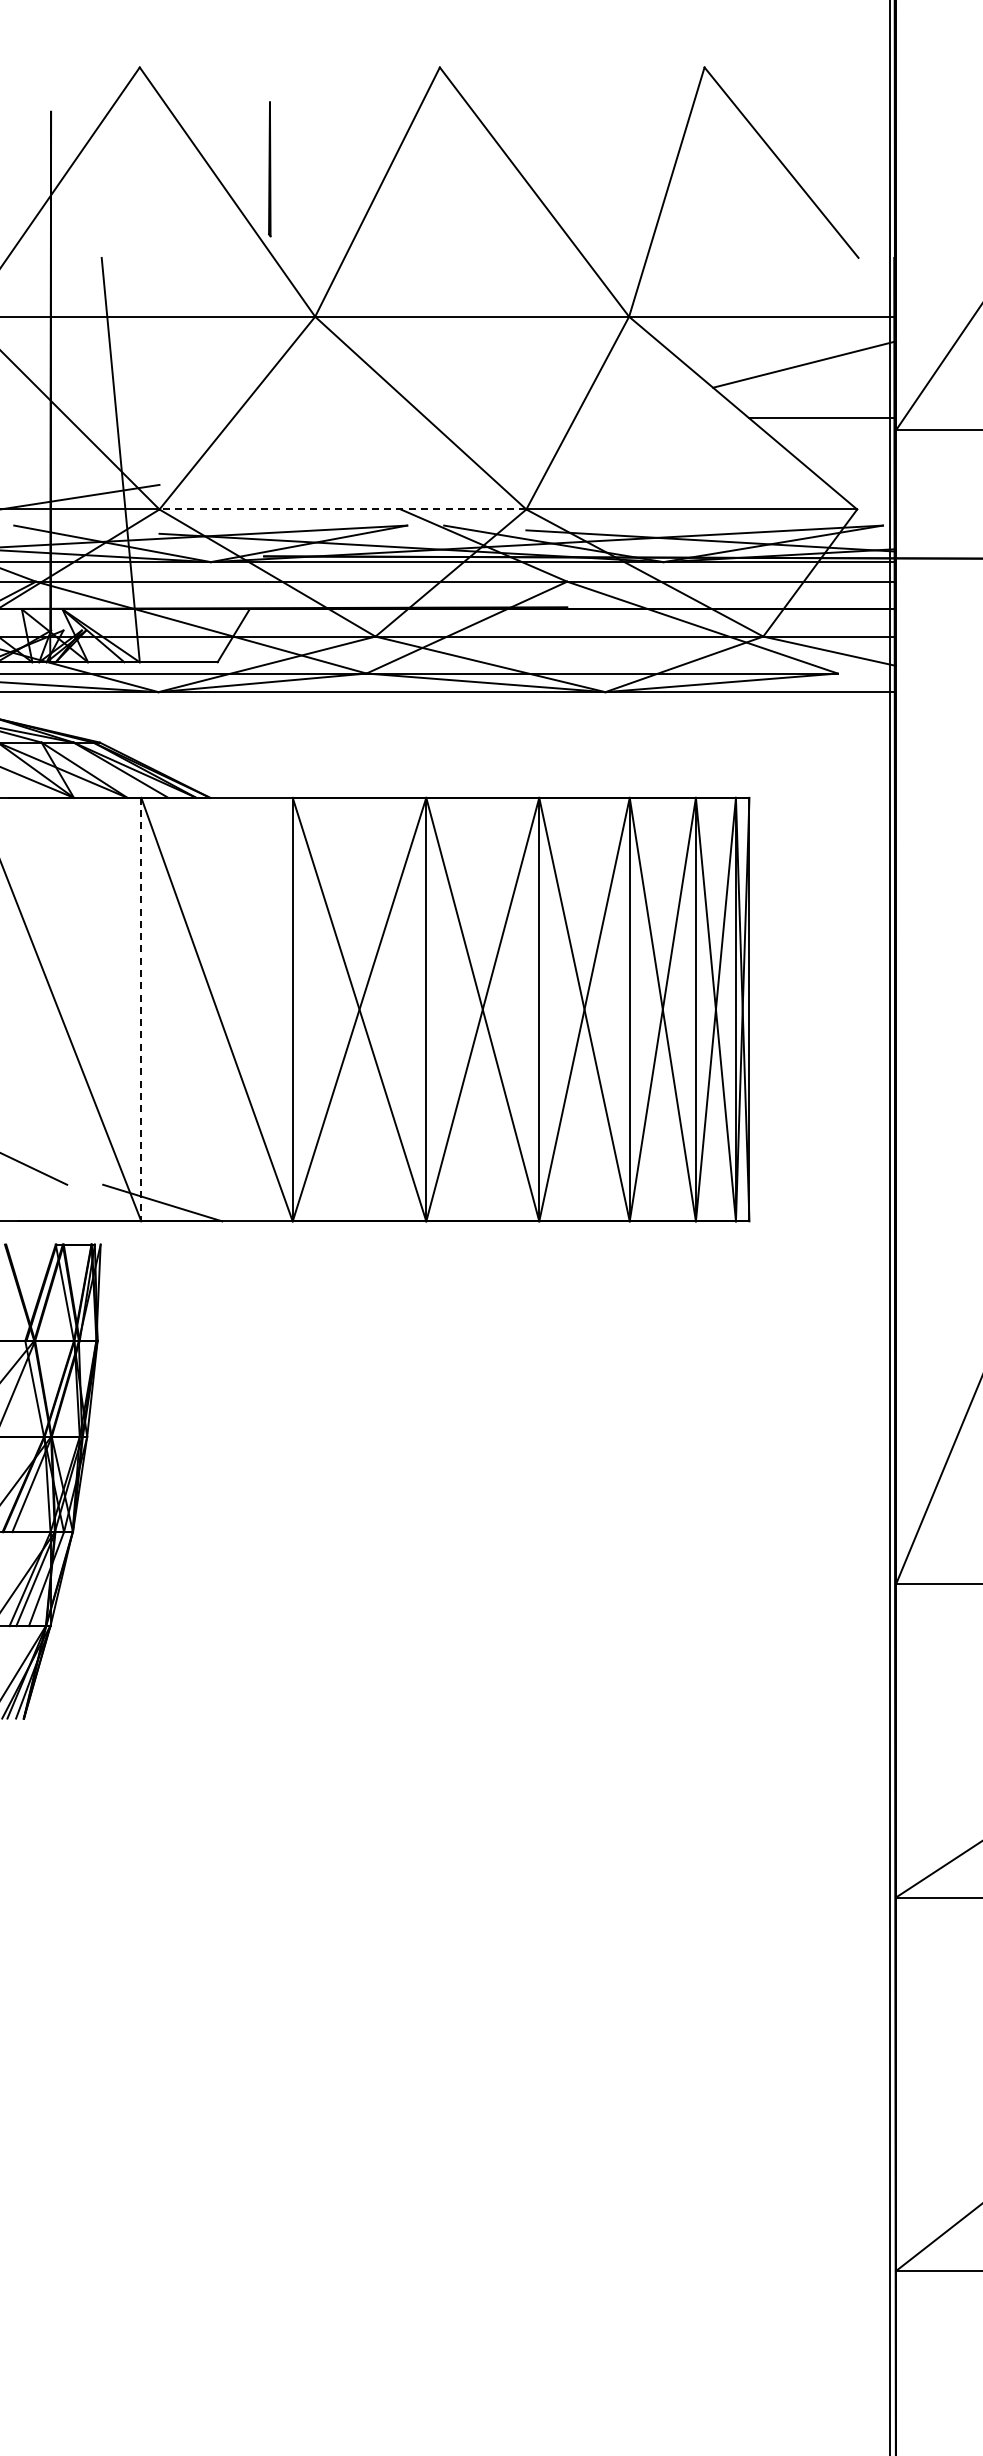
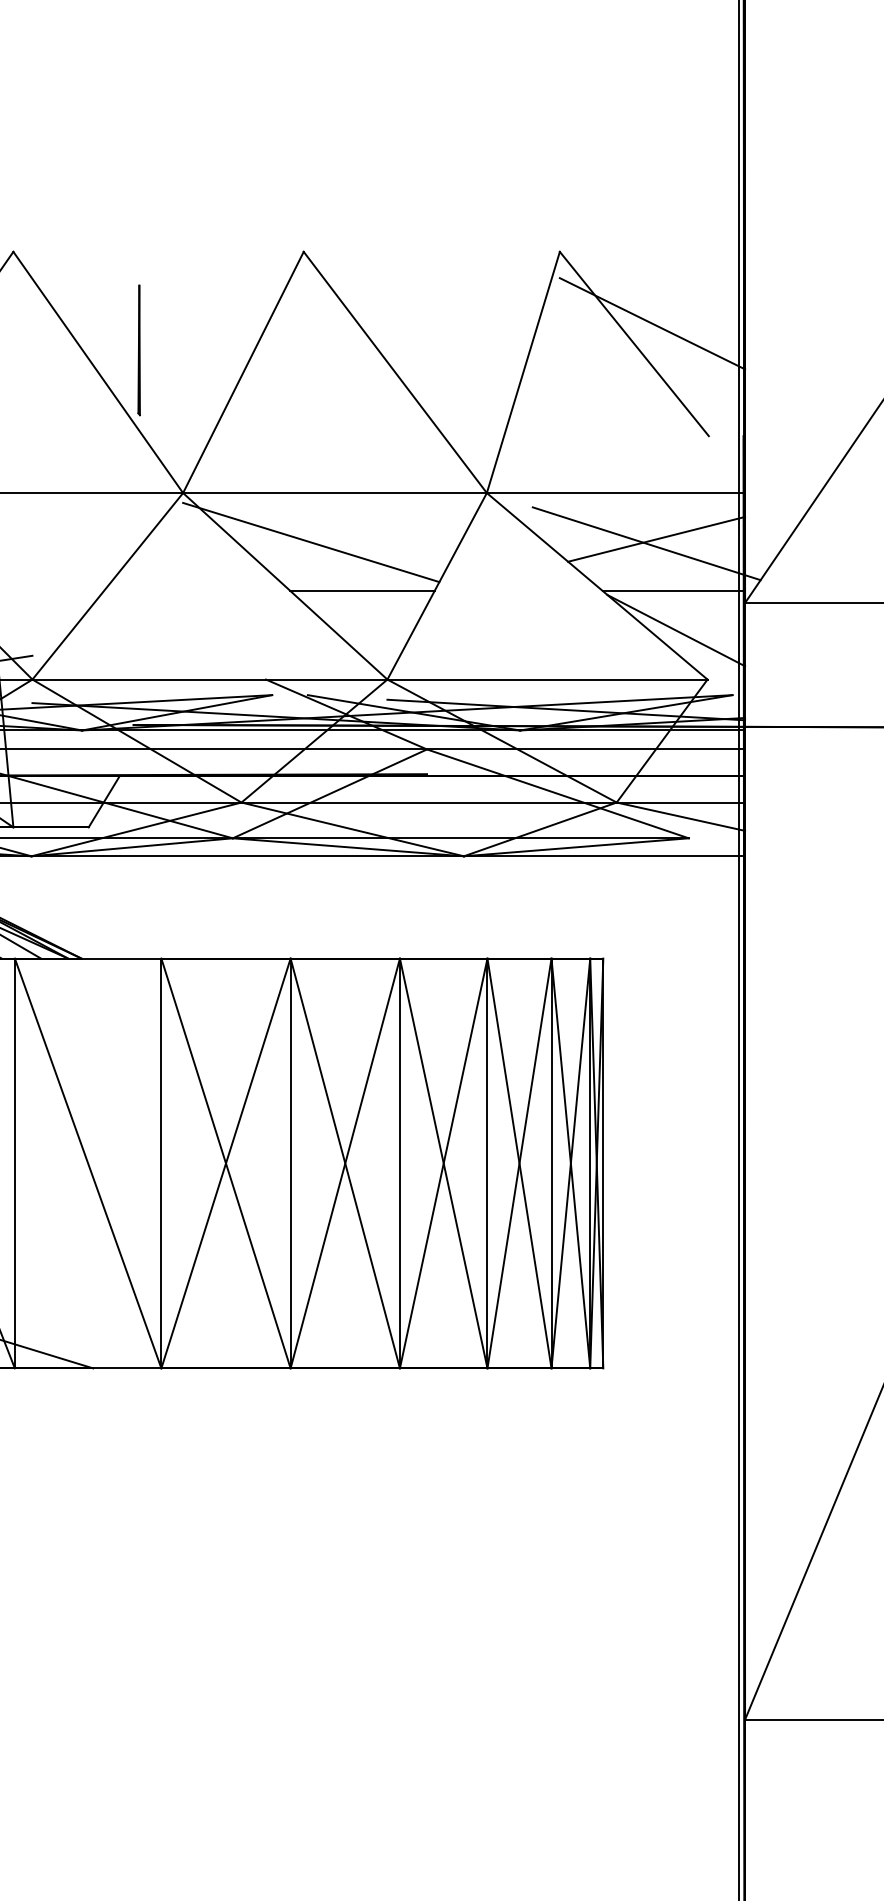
line: (799, 141) -> (651, 323), added
line: (447, 367) -> (311, 542), added
line: (794, 368) -> (646, 543), added
line: (500, 417) -> (362, 590), added
line: (824, 458) -> (675, 630), added
line: (342, 509) -> (209, 679), dashed -> solid
line: (141, 1009) -> (15, 1163), dashed -> solid

